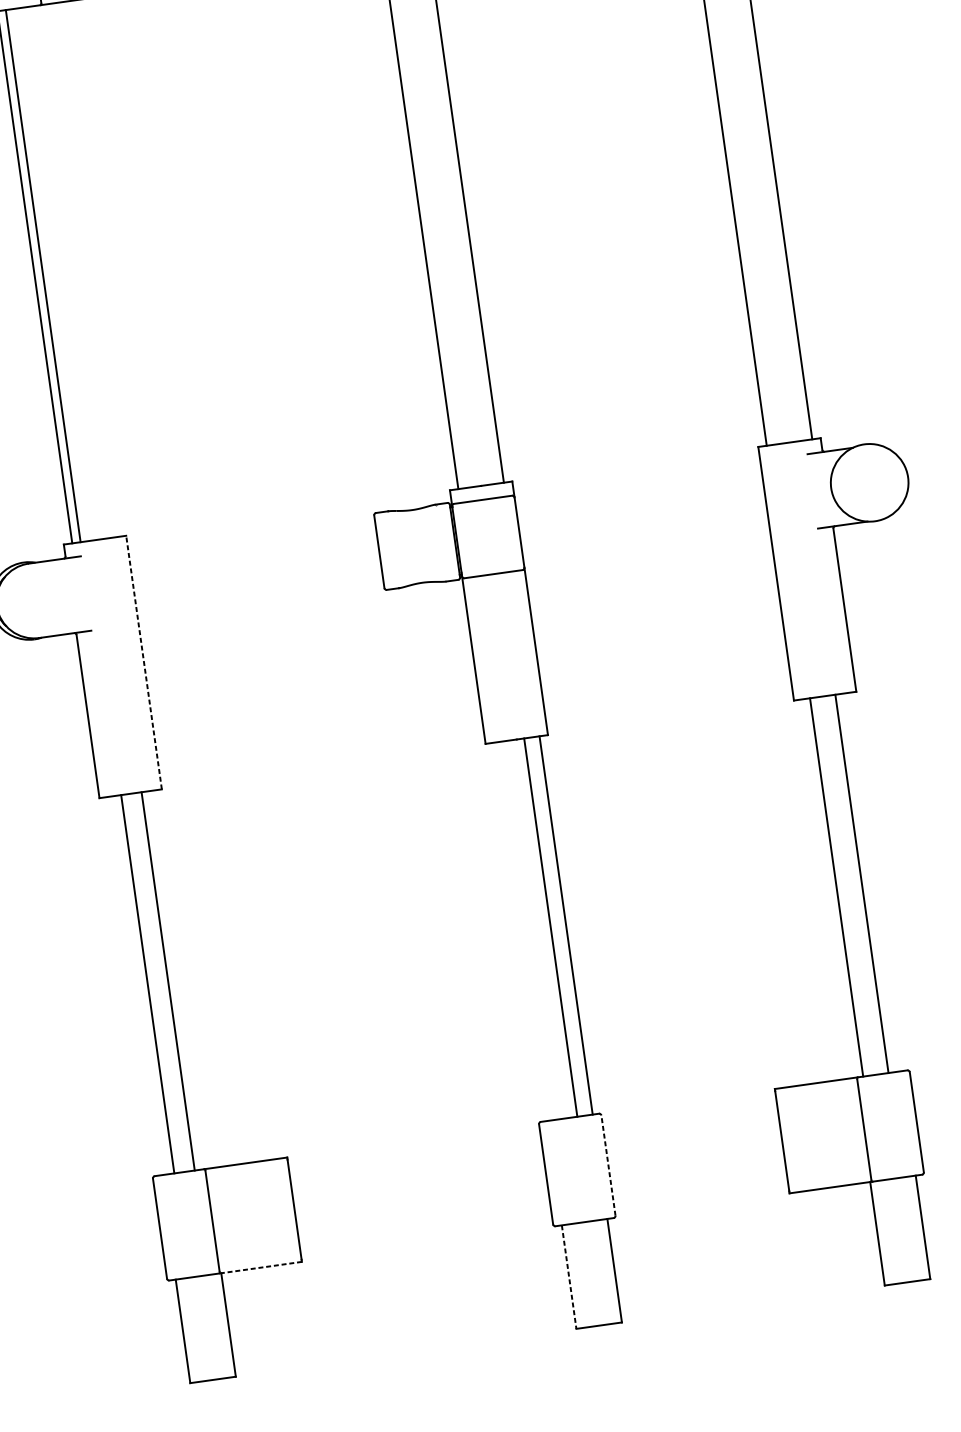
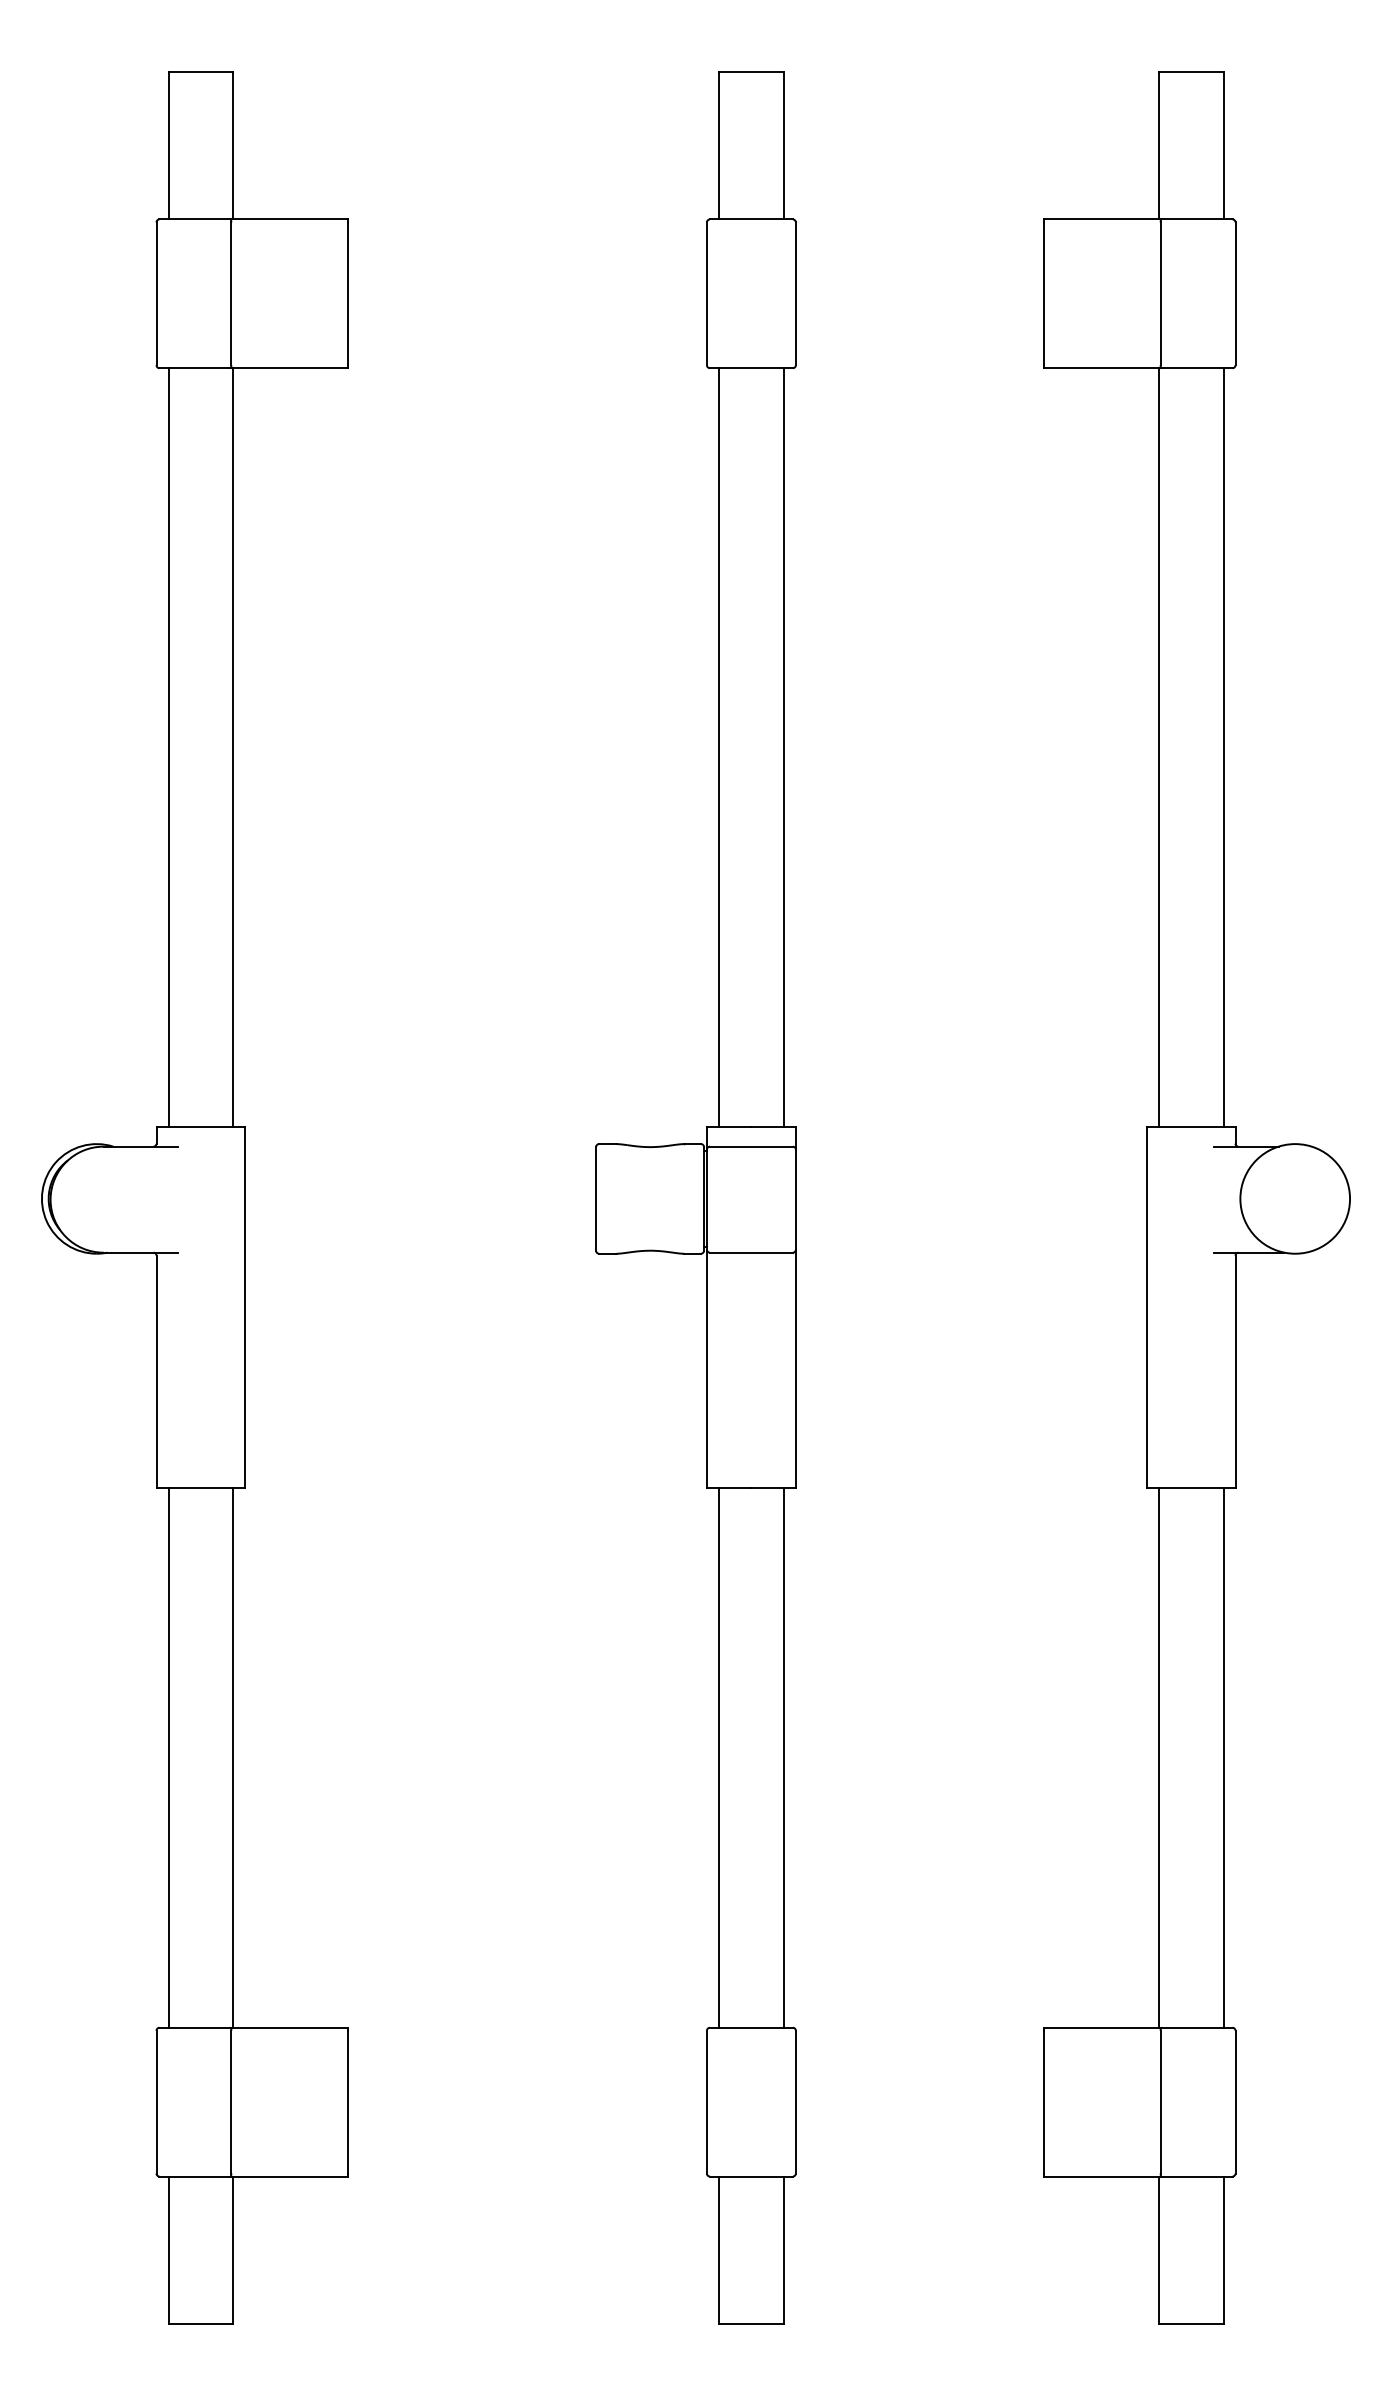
line: (43, 276) -> (233, 747), moved
line: (144, 662) -> (245, 1307), dashed -> solid
line: (861, 883) -> (1158, 1757), moved
line: (836, 887) -> (1223, 1757), moved
line: (550, 927) -> (718, 1757), moved
line: (168, 980) -> (168, 1757), moved
line: (147, 983) -> (233, 1757), moved
line: (608, 1165) -> (795, 2101), dashed -> solid
line: (259, 1267) -> (288, 2176), dashed -> solid
line: (568, 1277) -> (718, 2250), dashed -> solid

